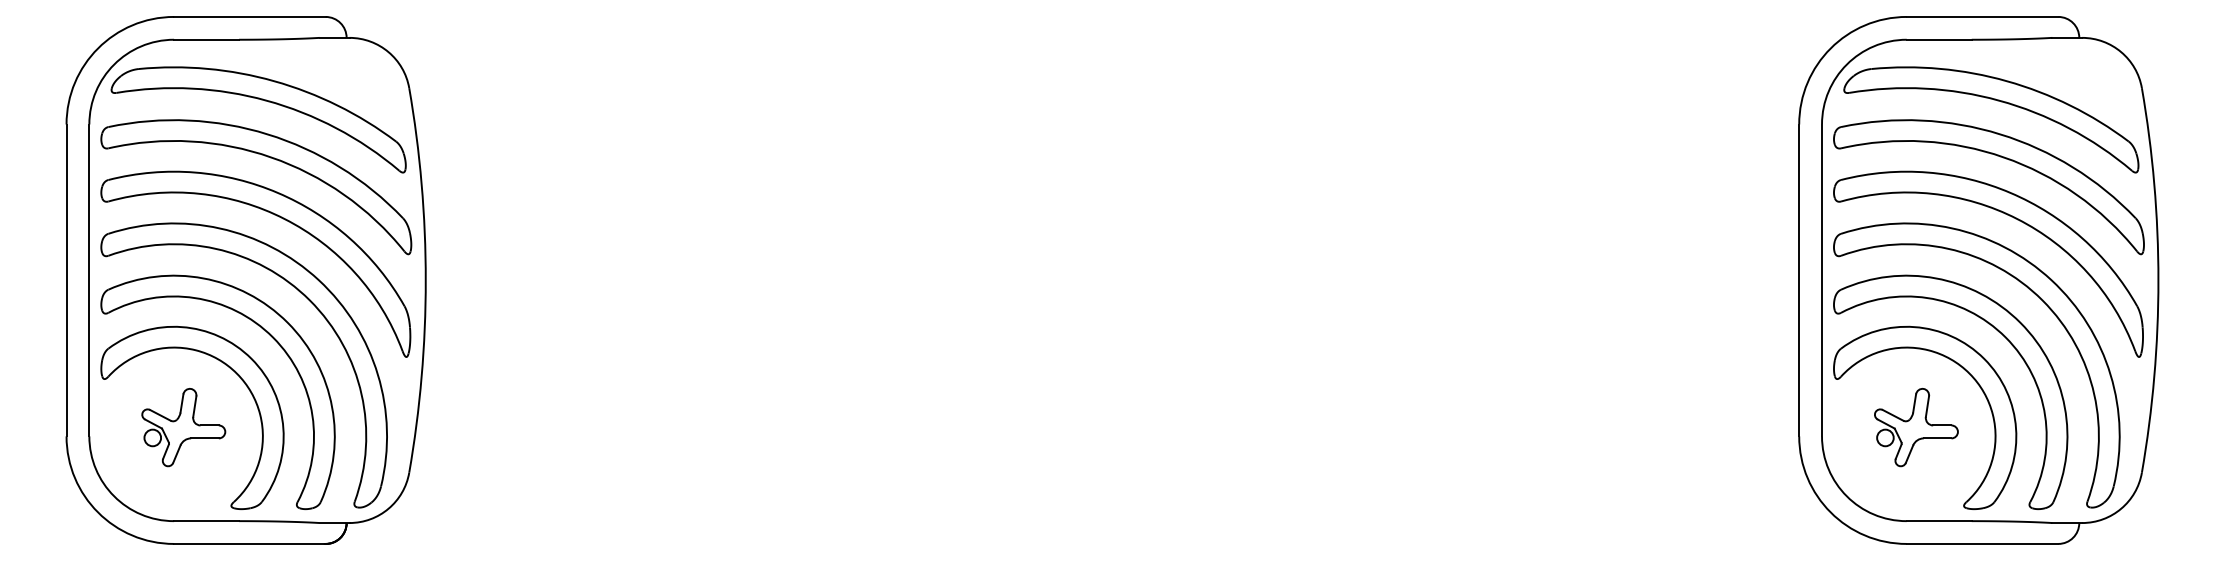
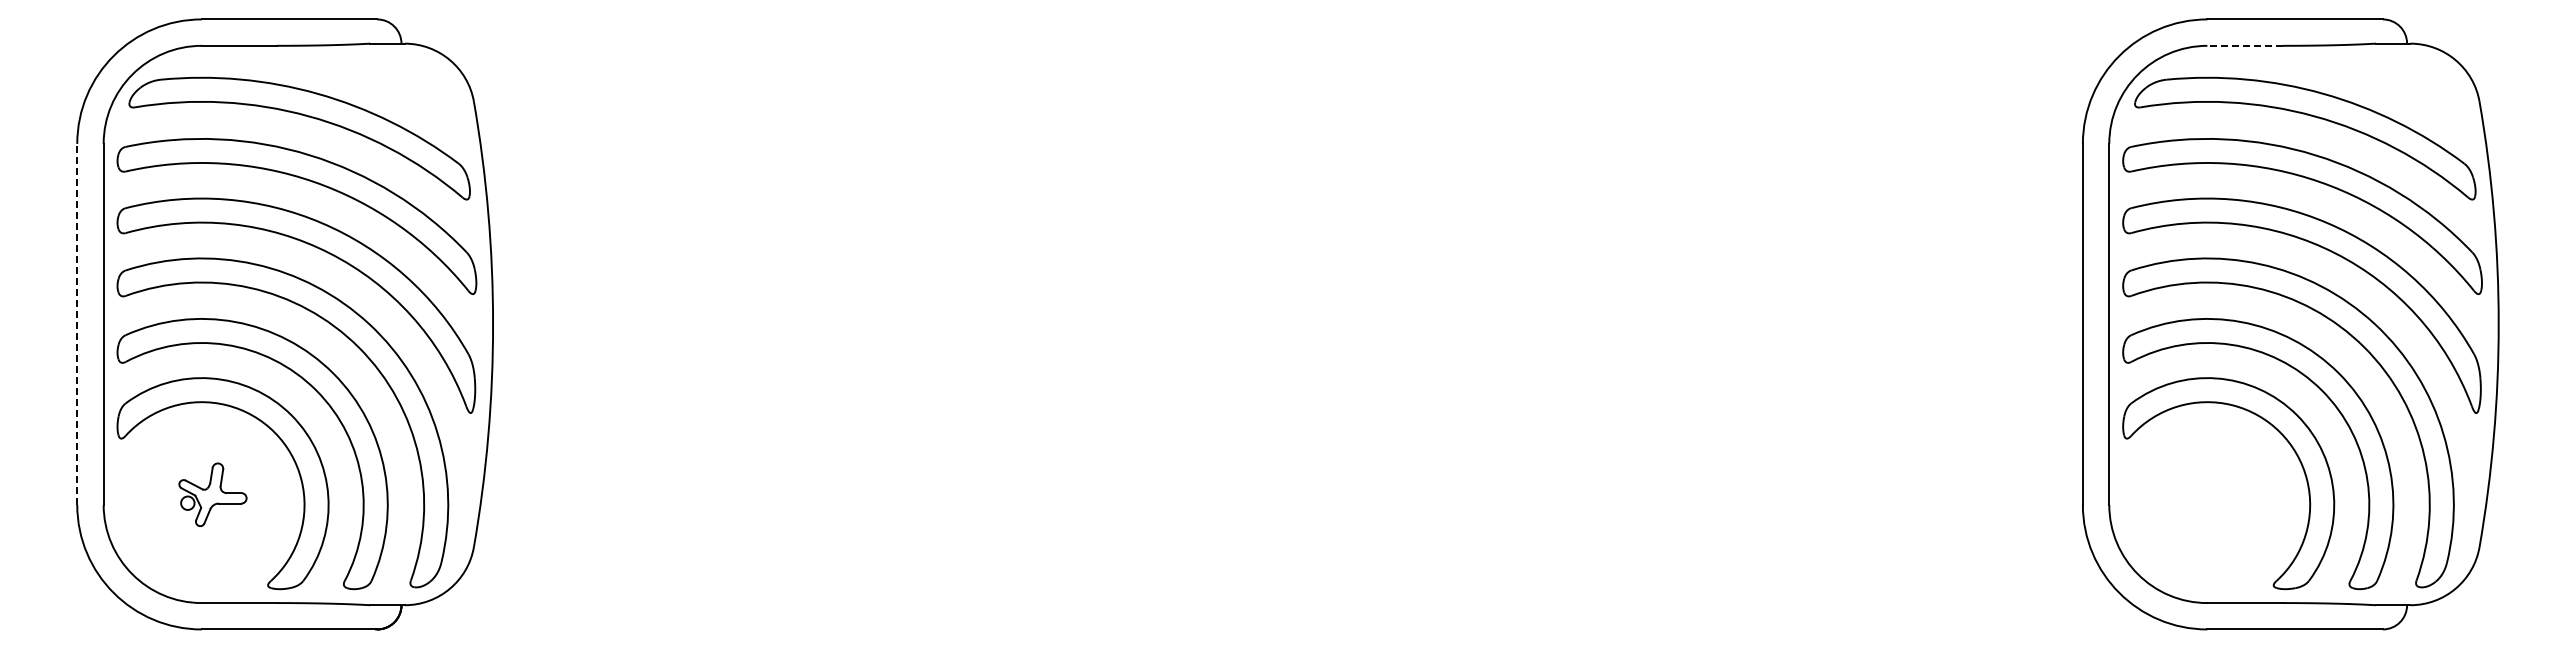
line: (1938, 39) -> (2244, 45), solid -> dashed
line: (66, 280) -> (77, 324), solid -> dashed
part: (183, 427) -> (212, 494), size x0.7
part: (1916, 427) -> (2218, 494), removed

